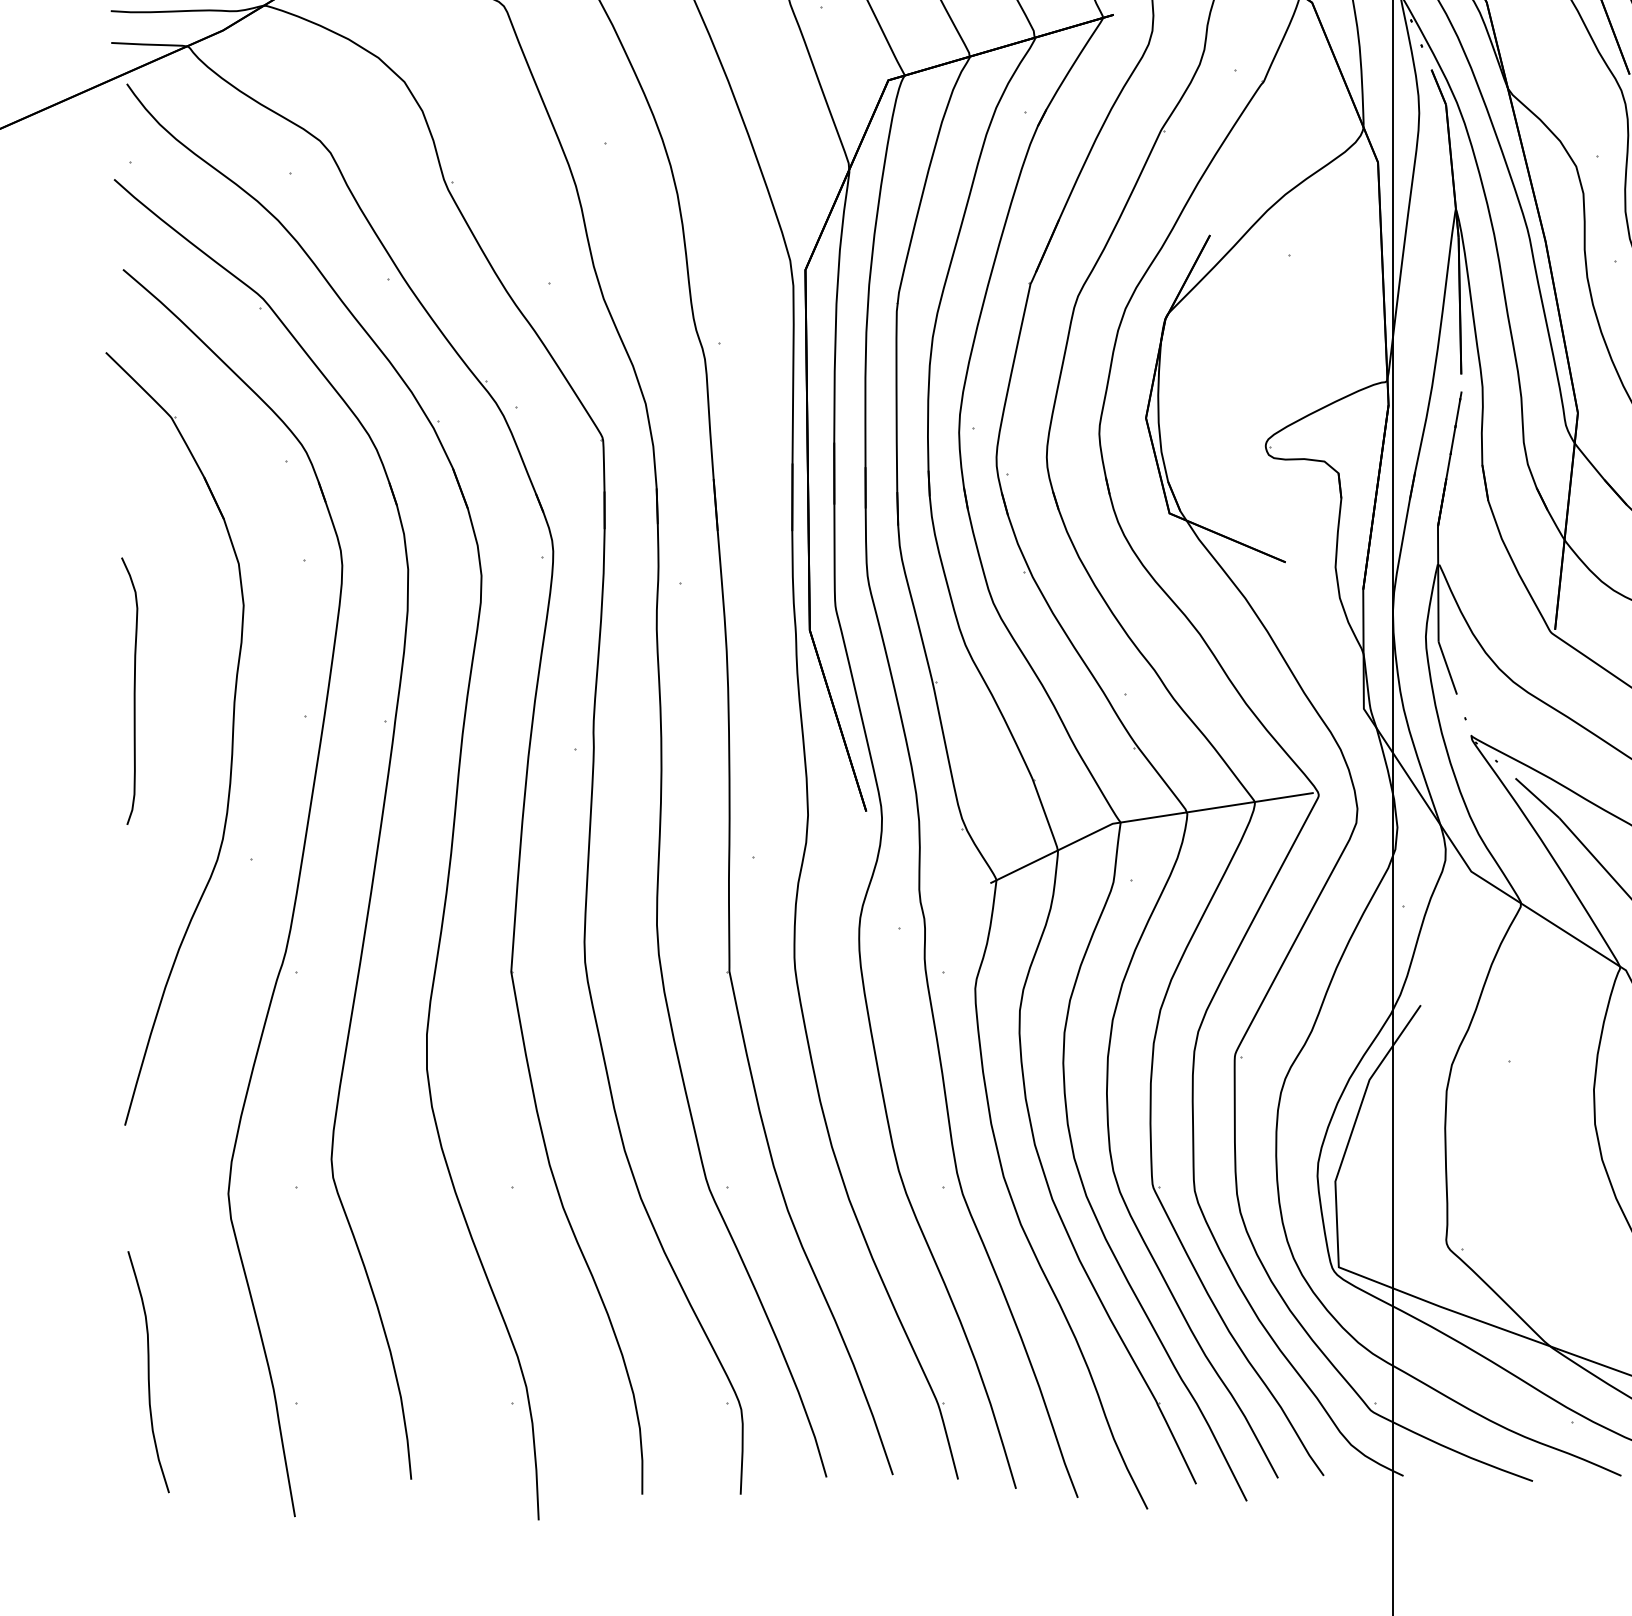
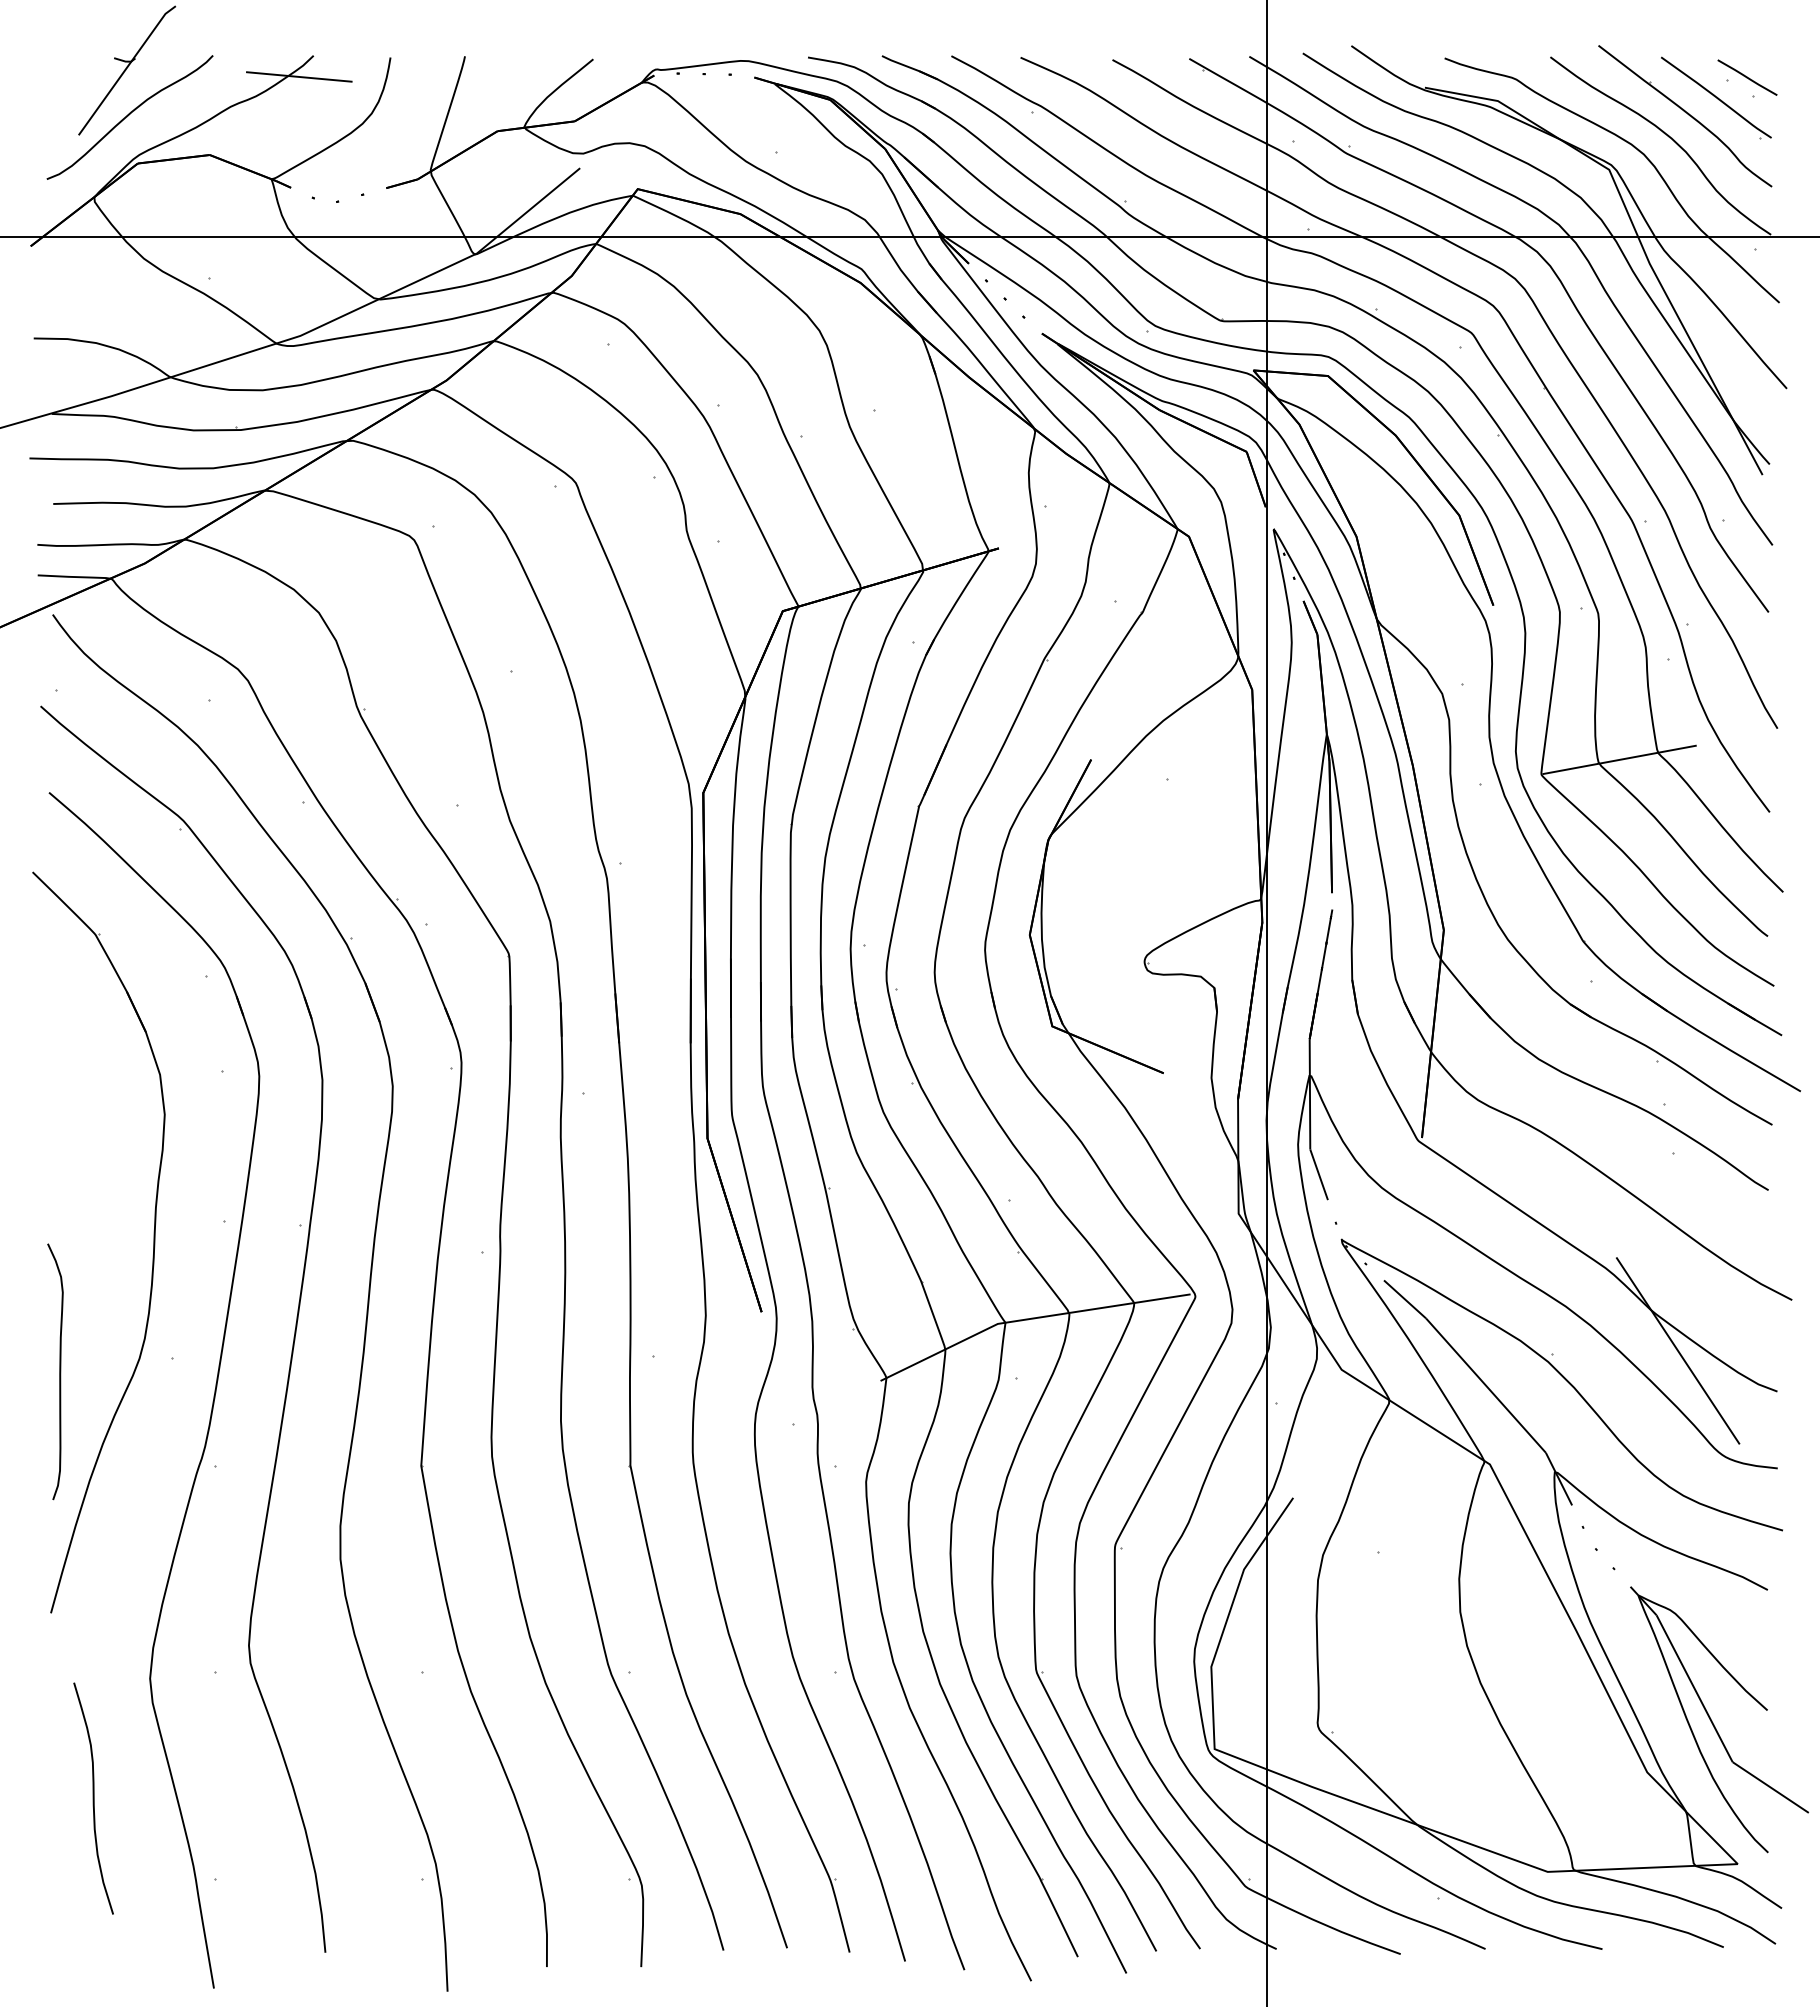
curve: (133, 690) -> (59, 1371), moved
curve: (148, 1372) -> (93, 1798), moved

